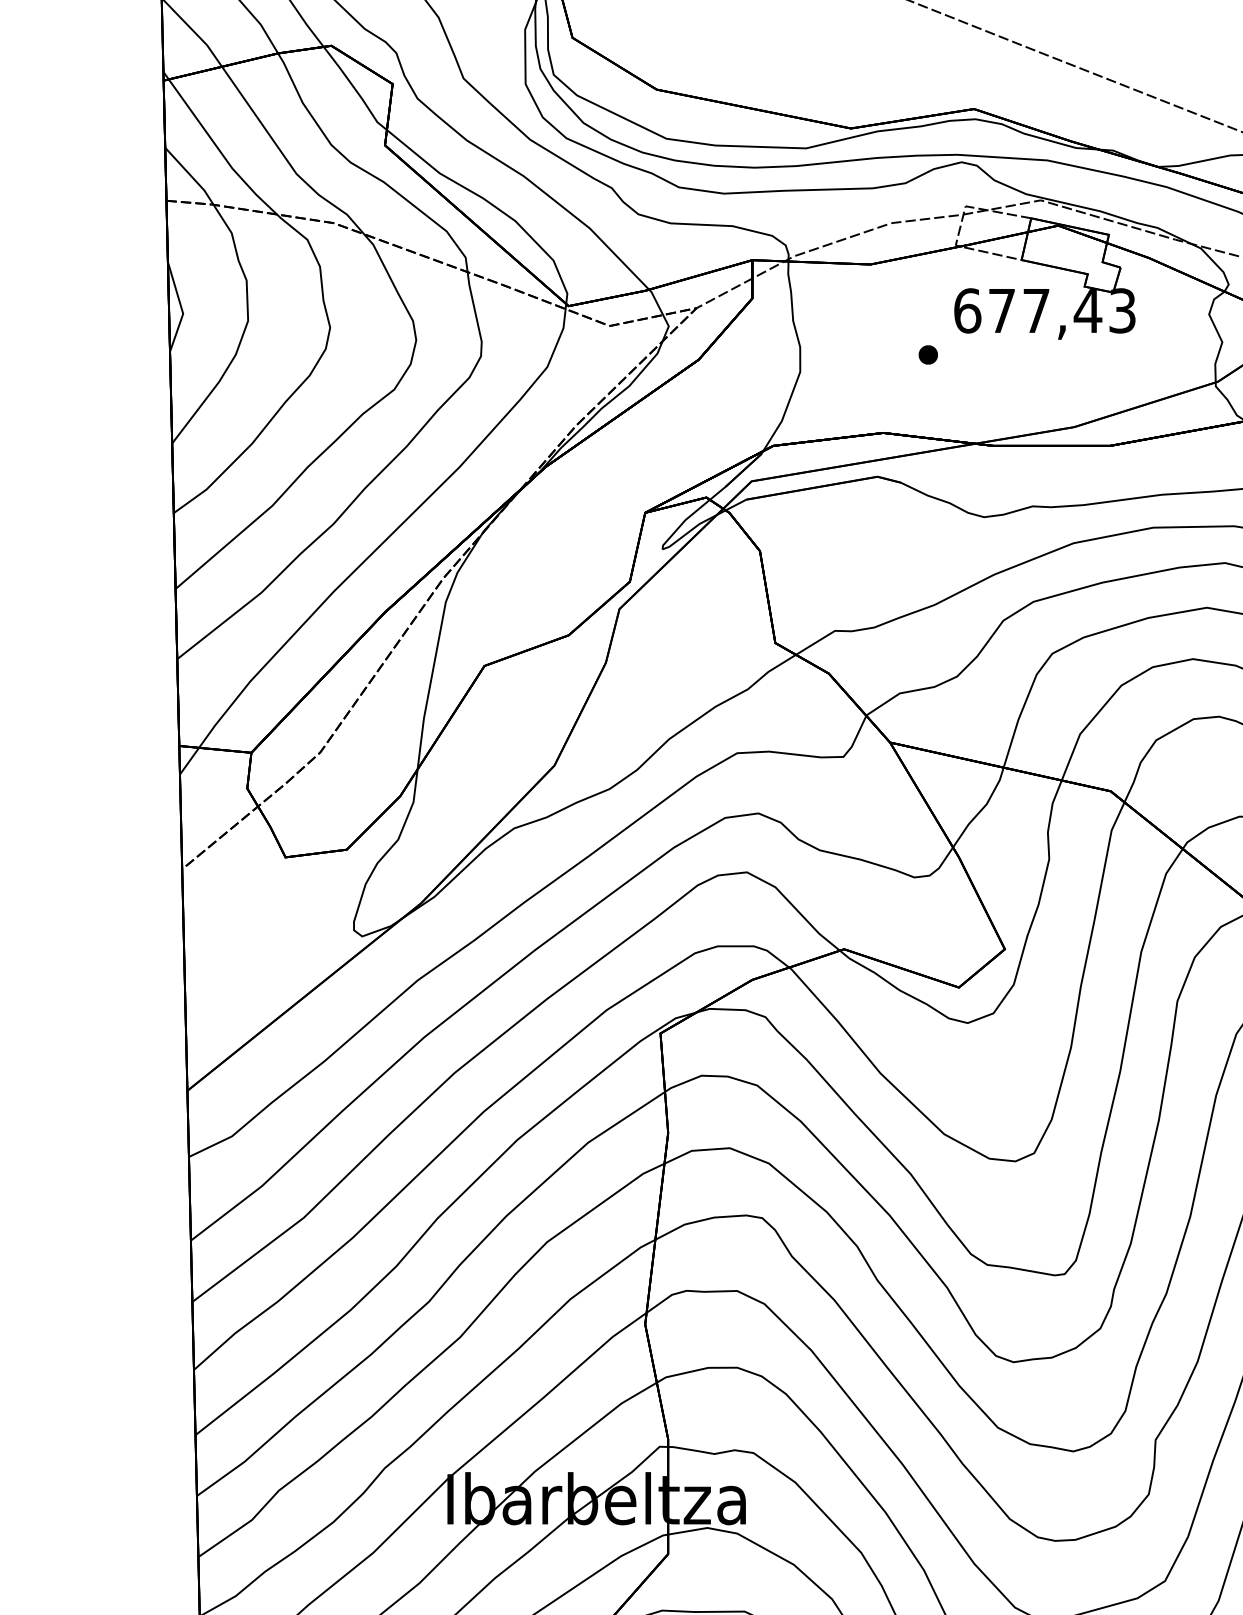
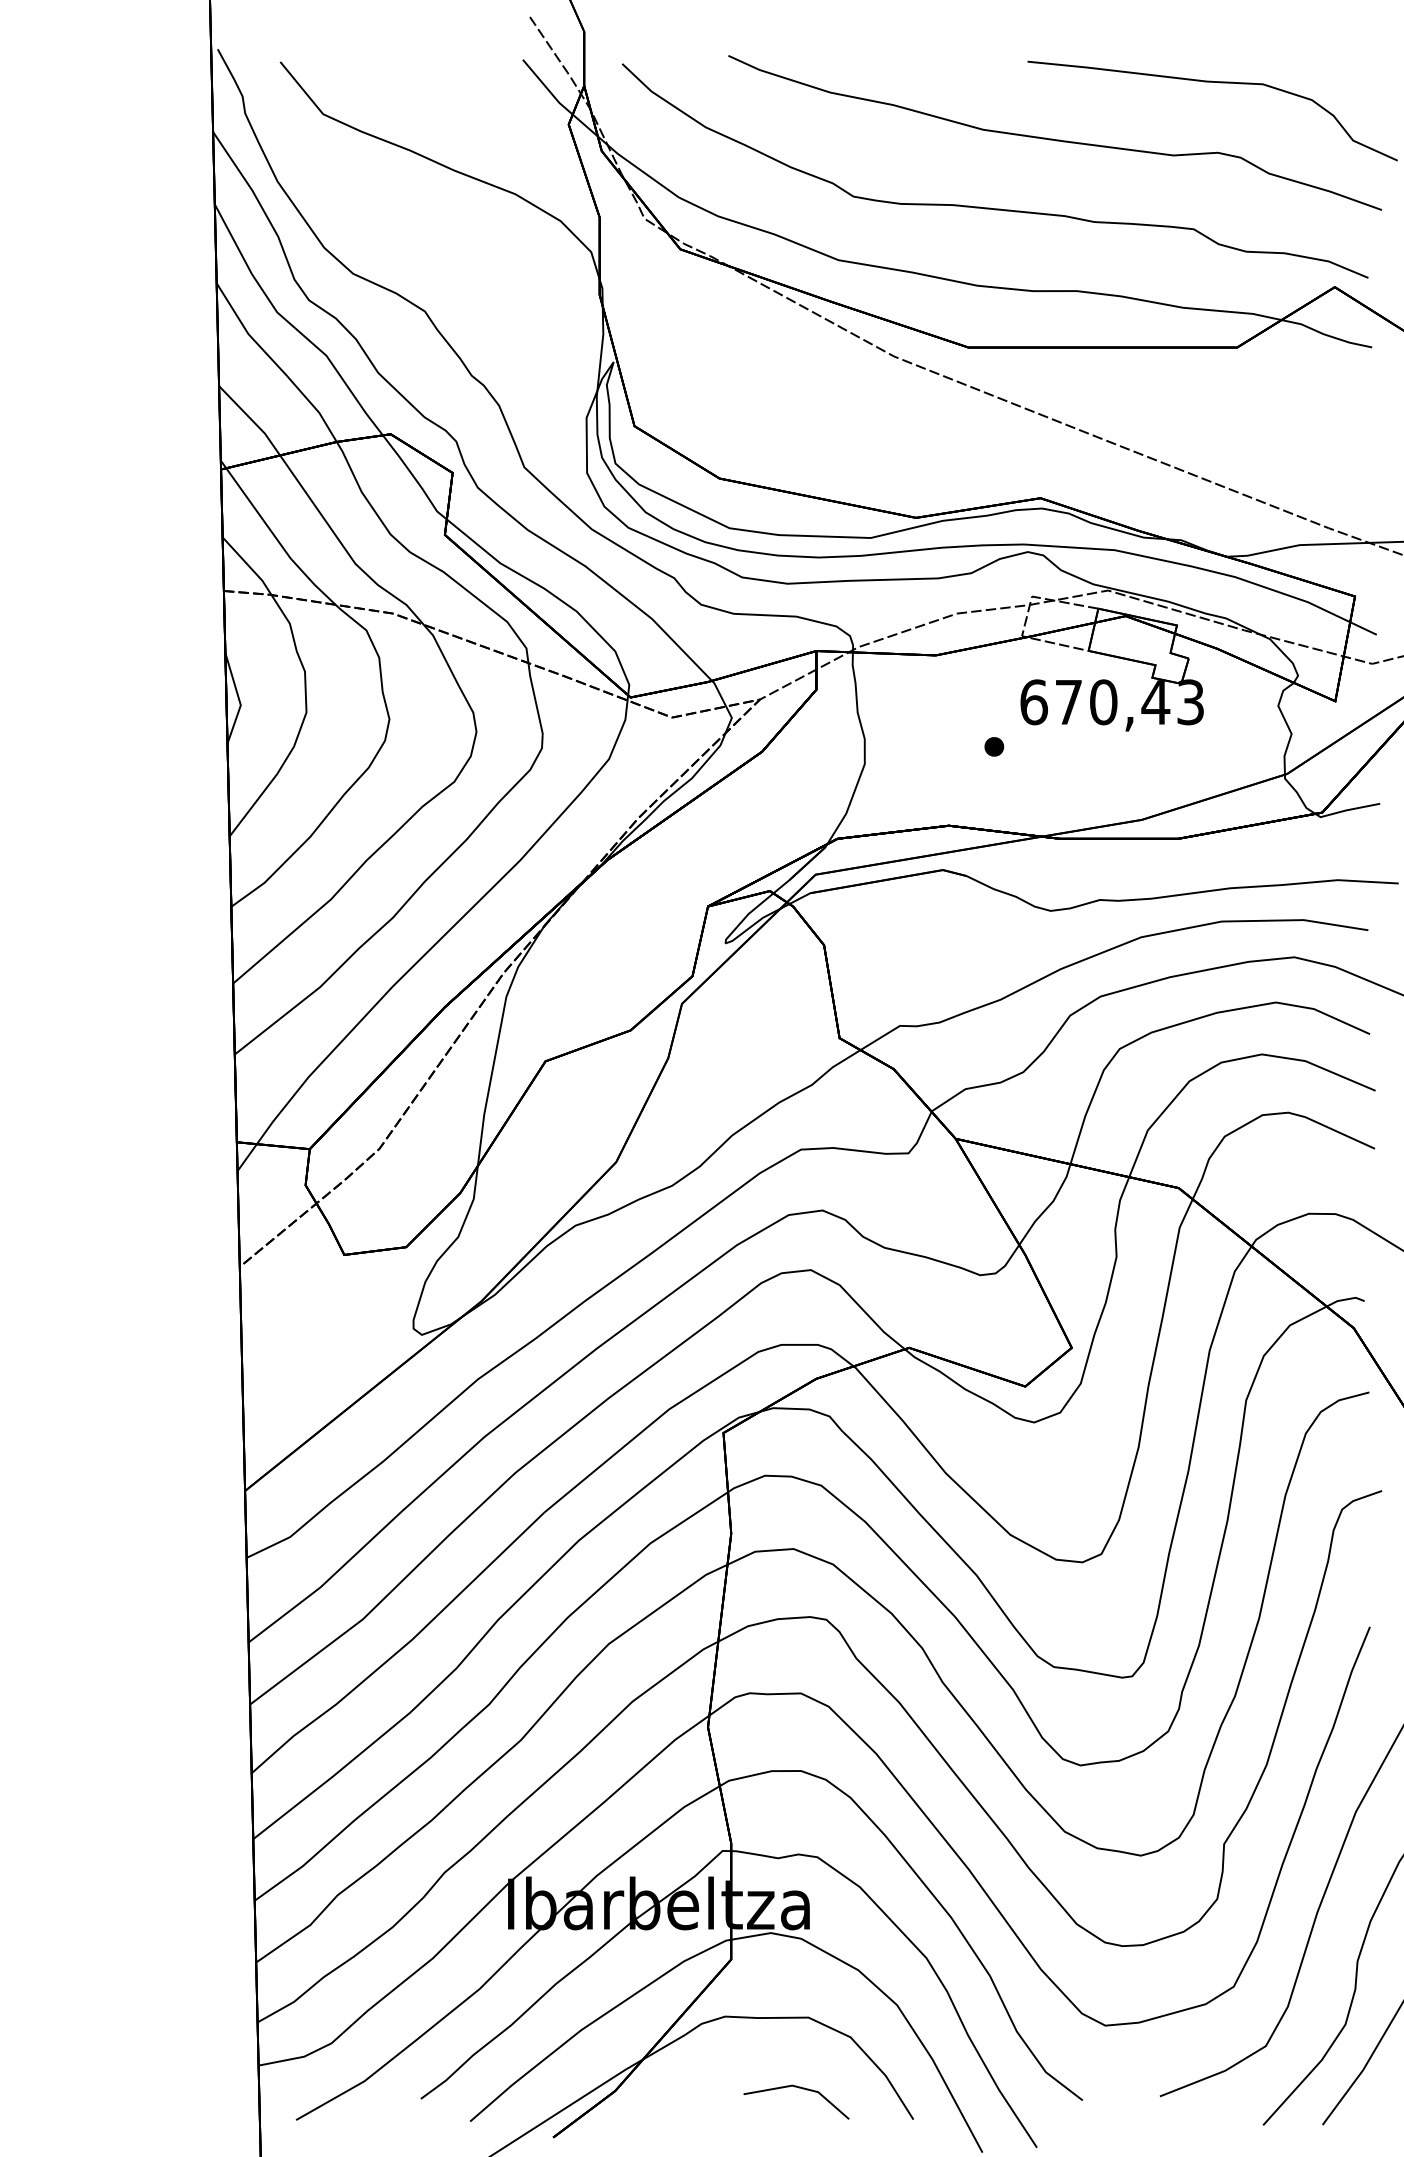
text: (1036, 311) -> (1103, 702), 677,43 -> 670,43

